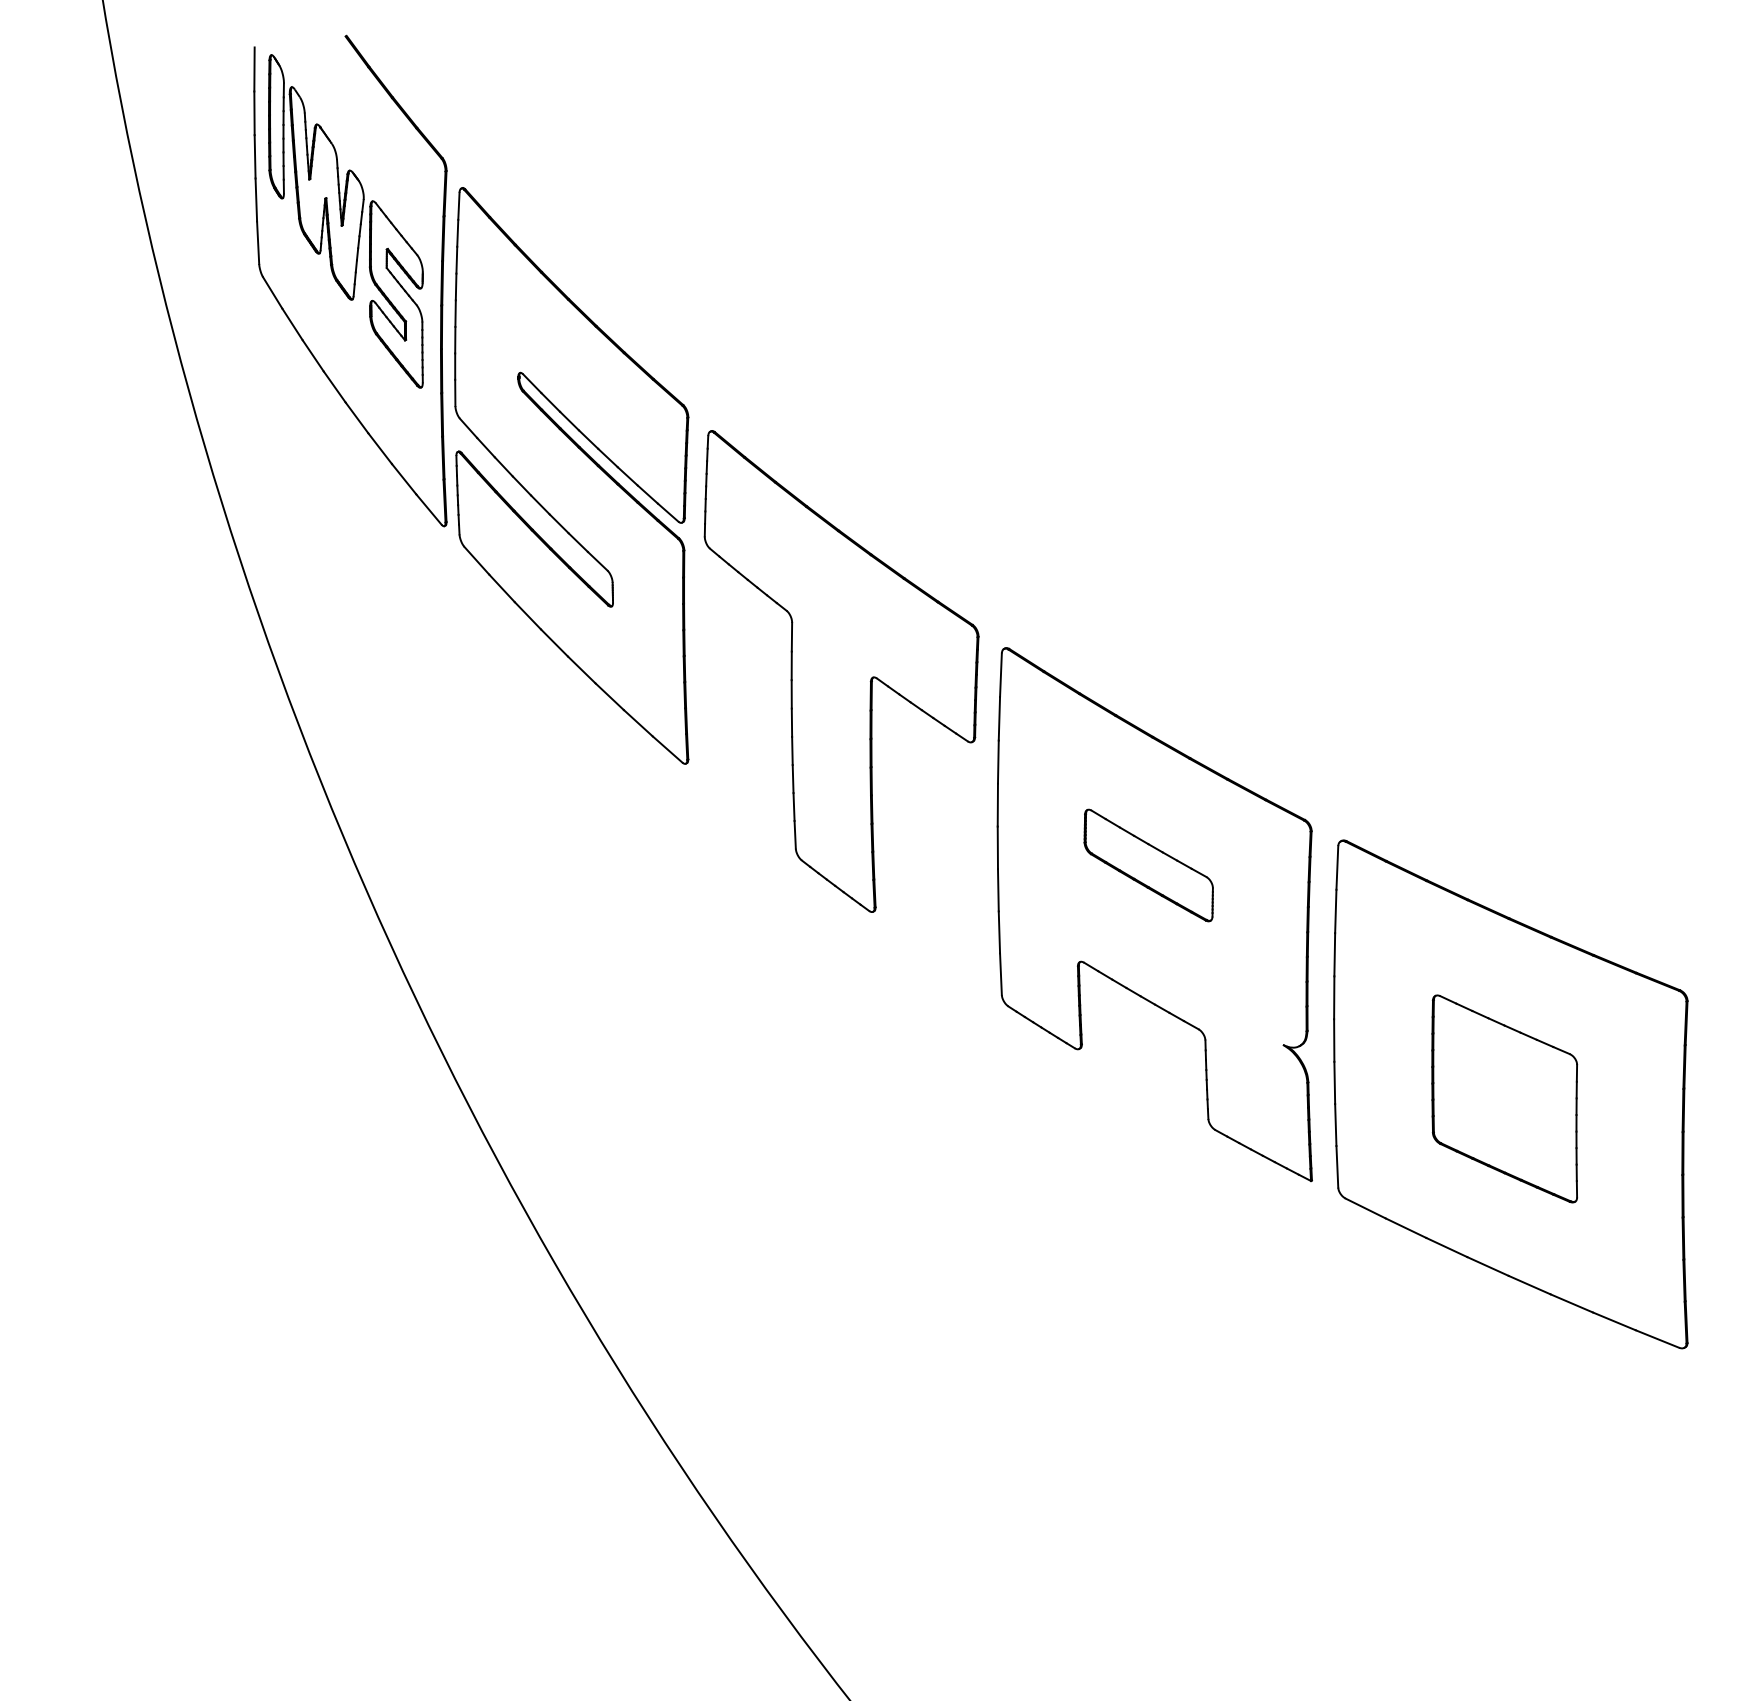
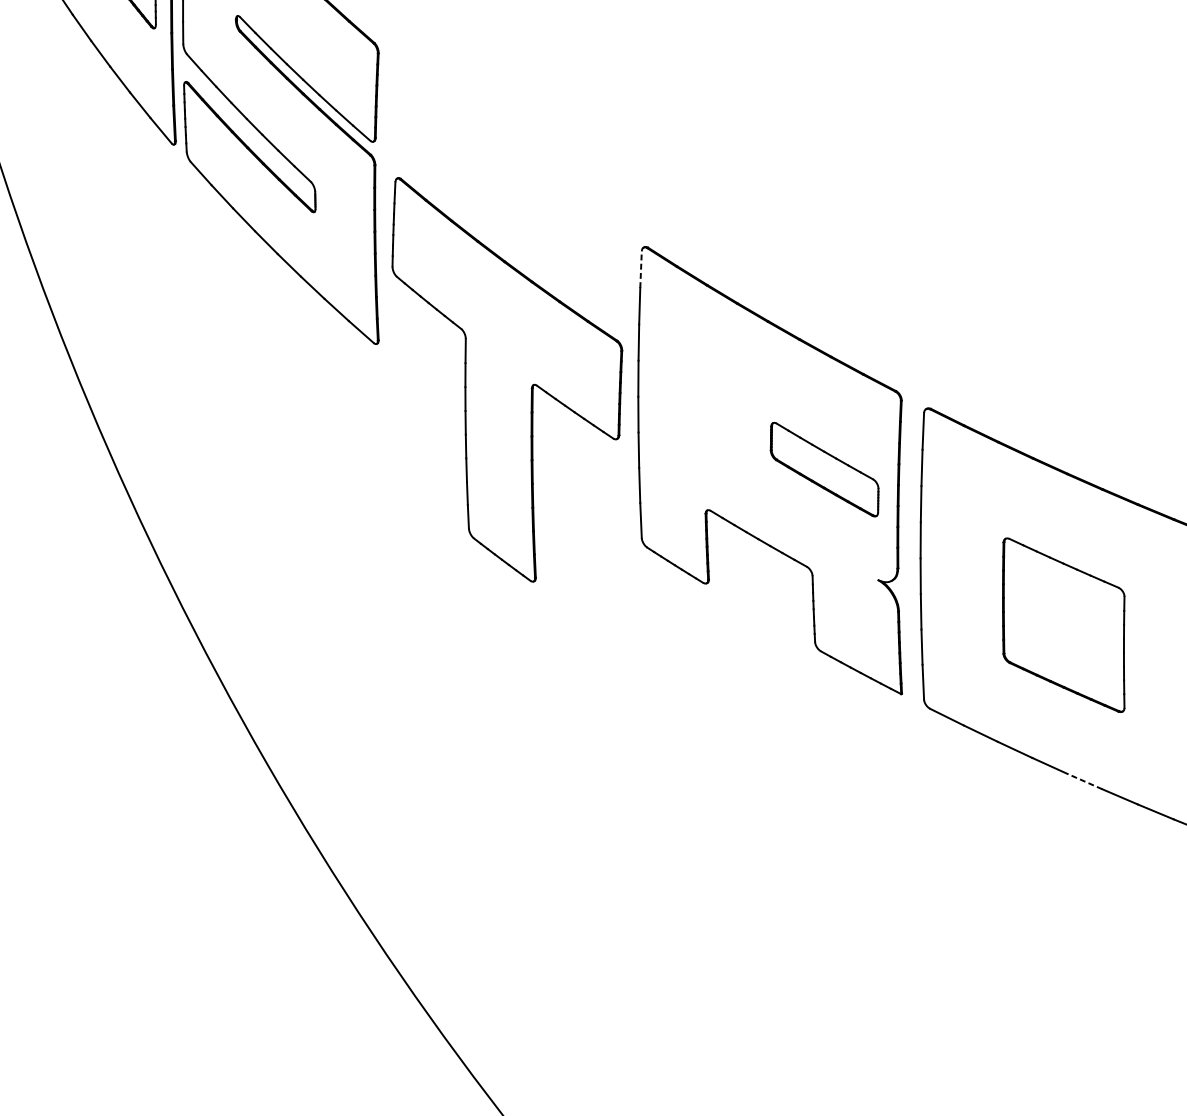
part: (841, 671) -> (507, 379), moved
line: (1000, 675) -> (640, 269), solid -> dashed
part: (1148, 865) -> (824, 469), moved
line: (1529, 1285) -> (1084, 781), solid -> dashed

